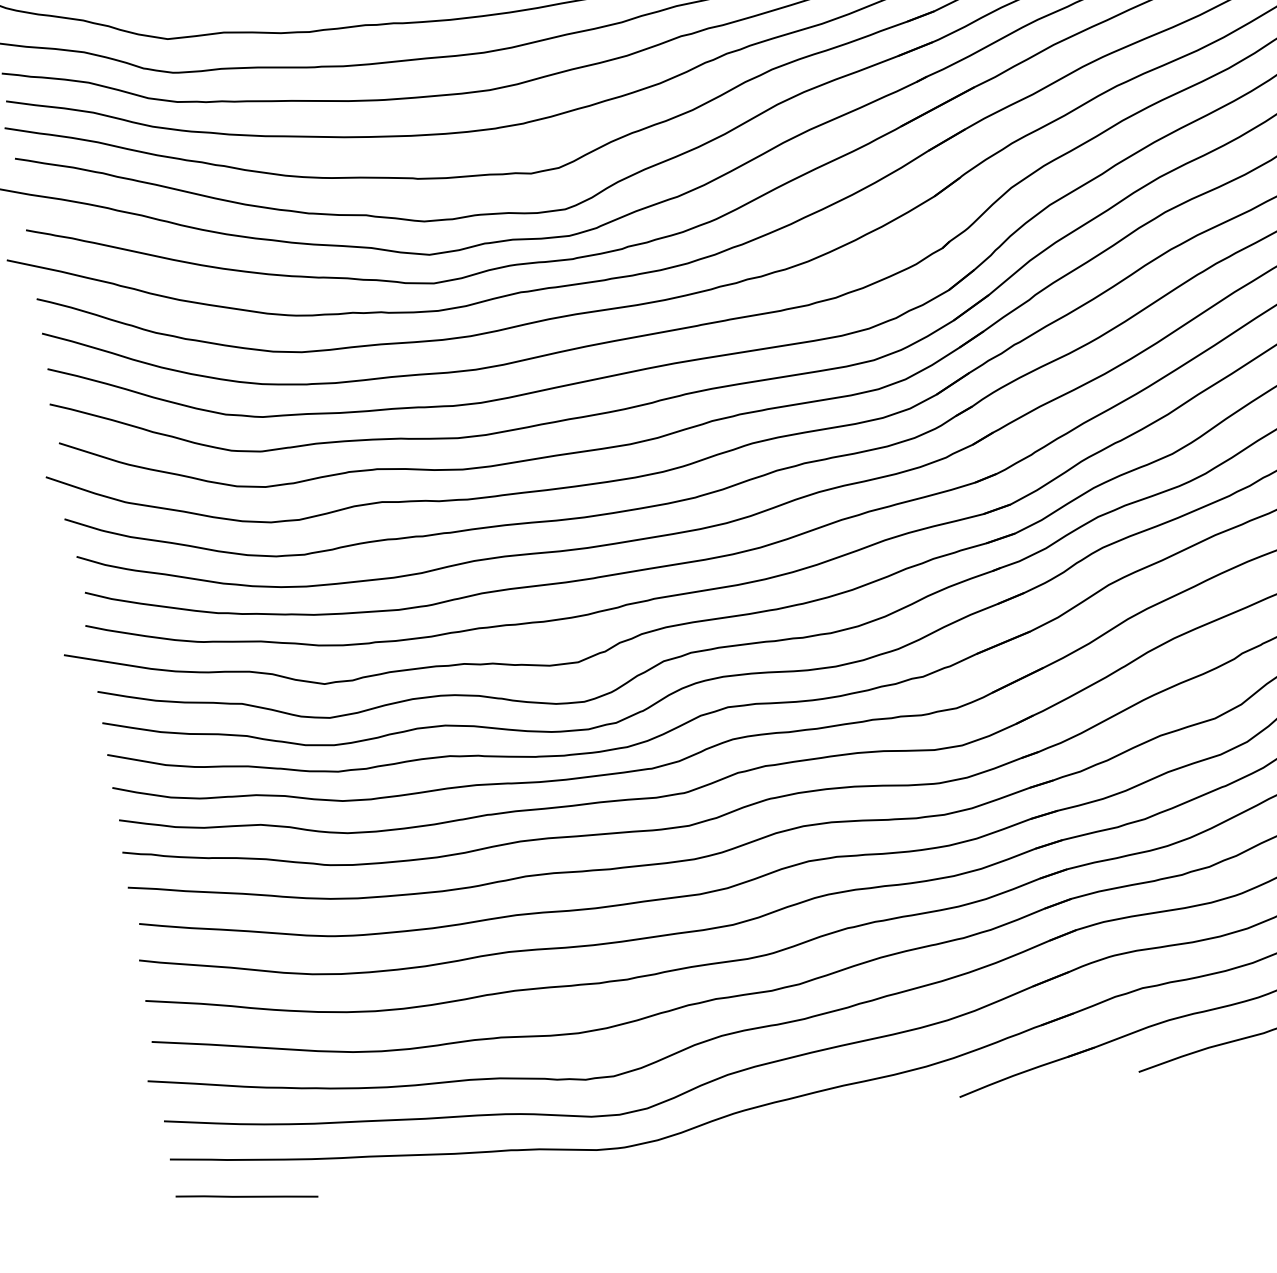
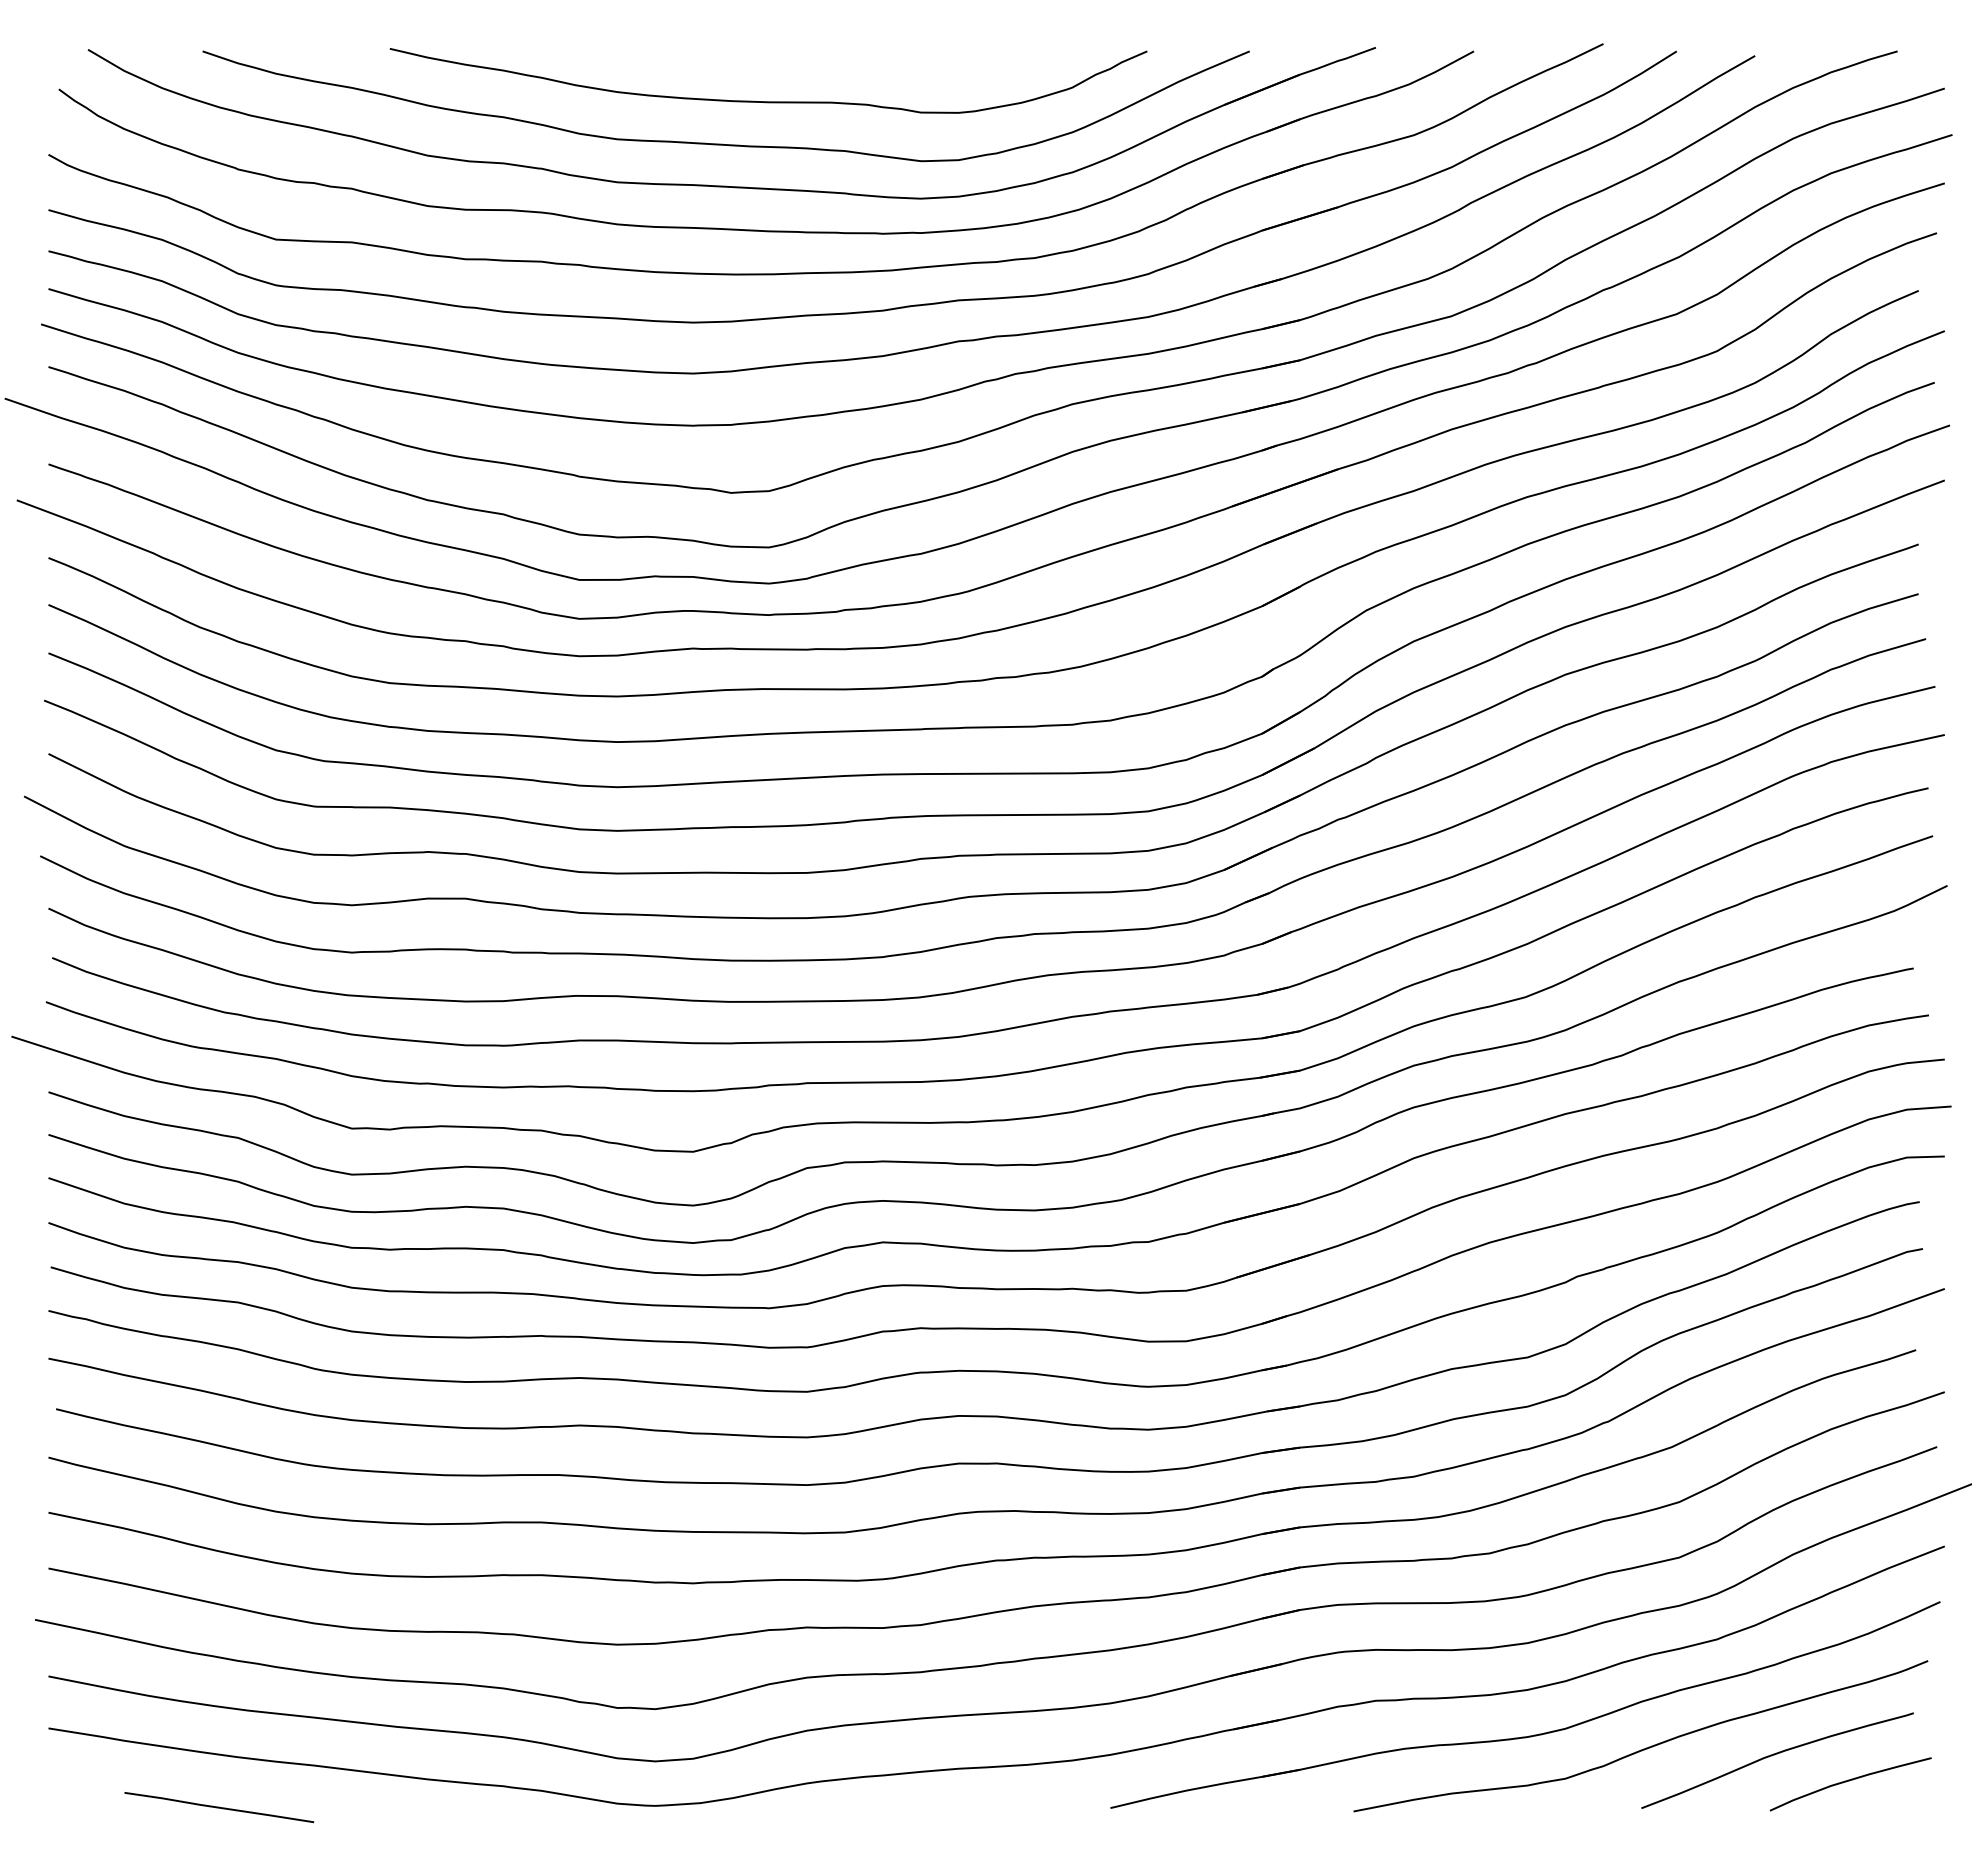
line: (247, 1196) -> (219, 1807), moved

